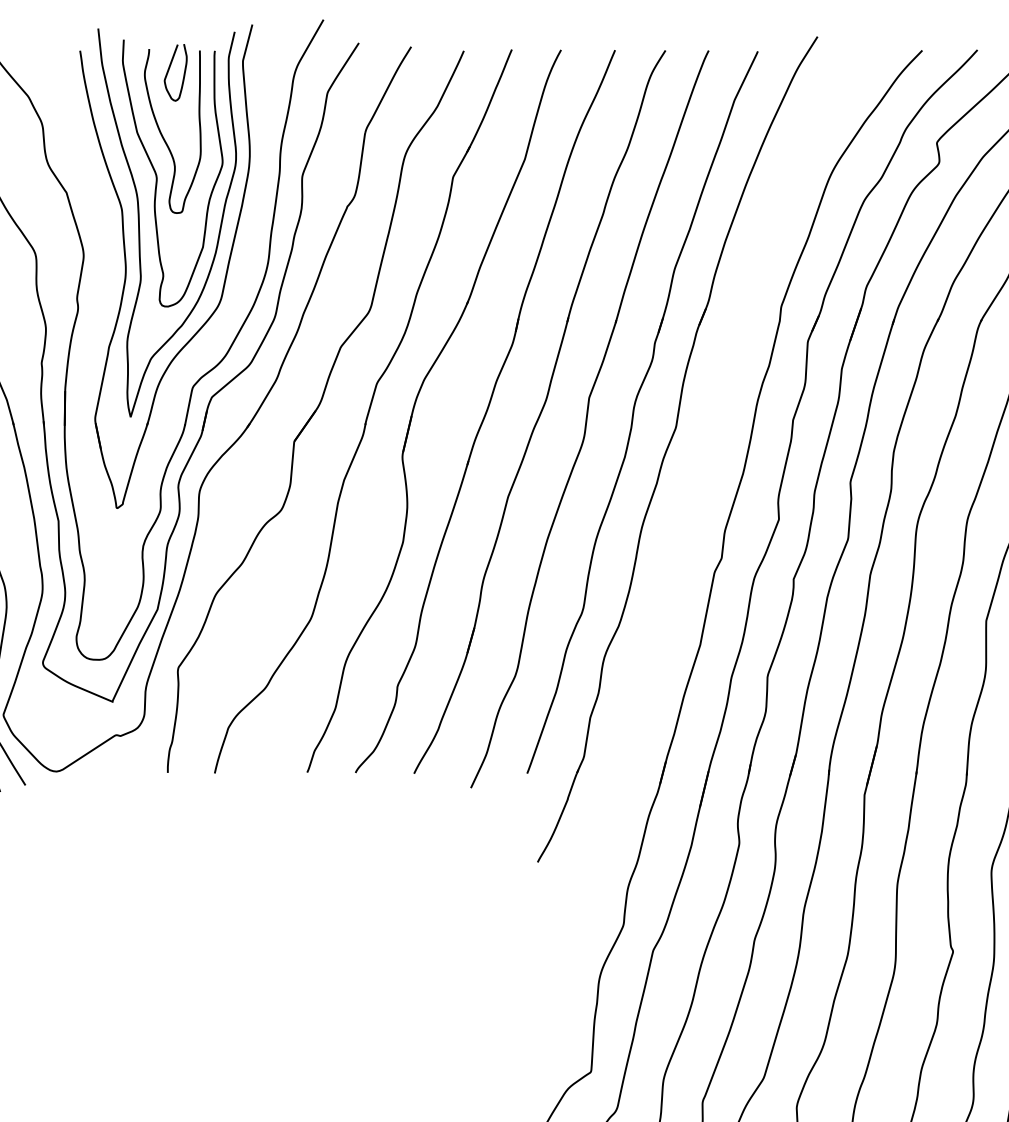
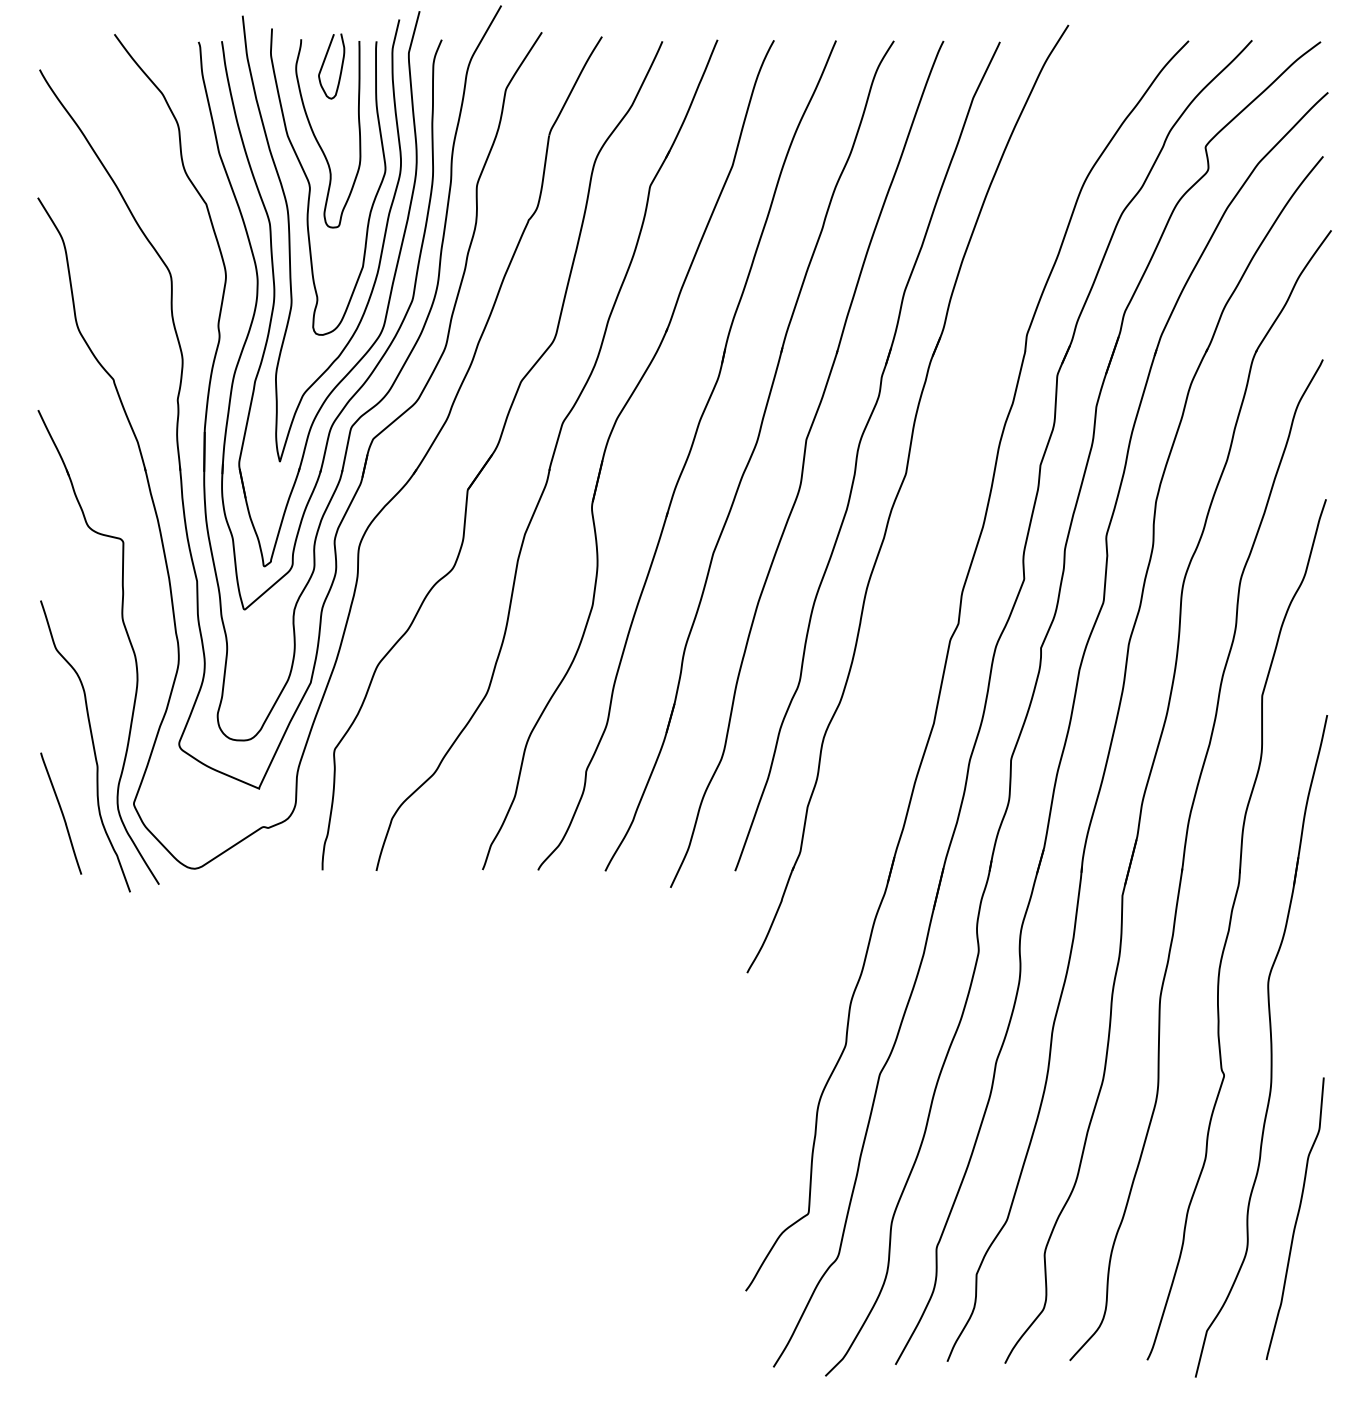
part: (110, 284) -> (256, 309), added

